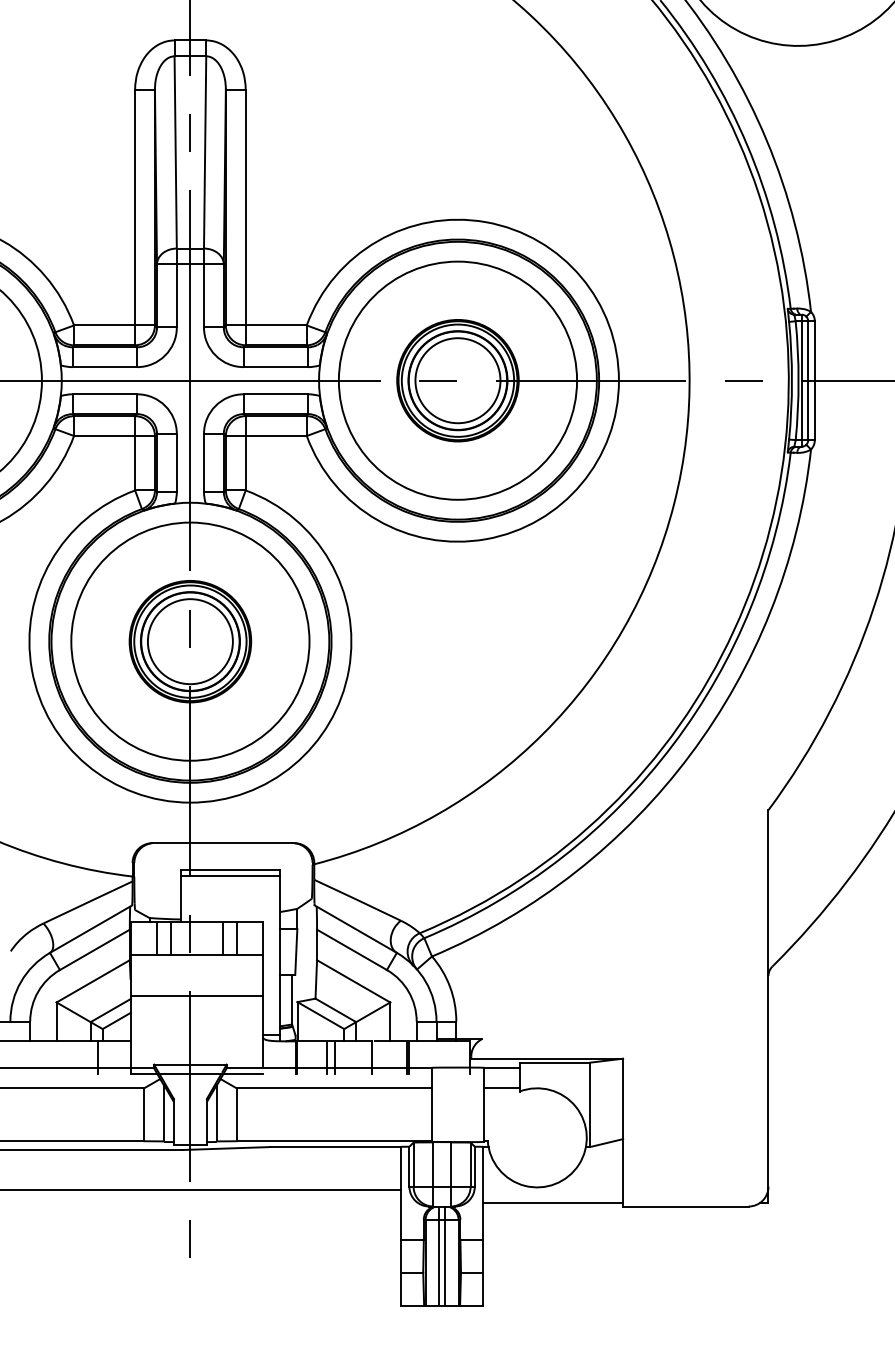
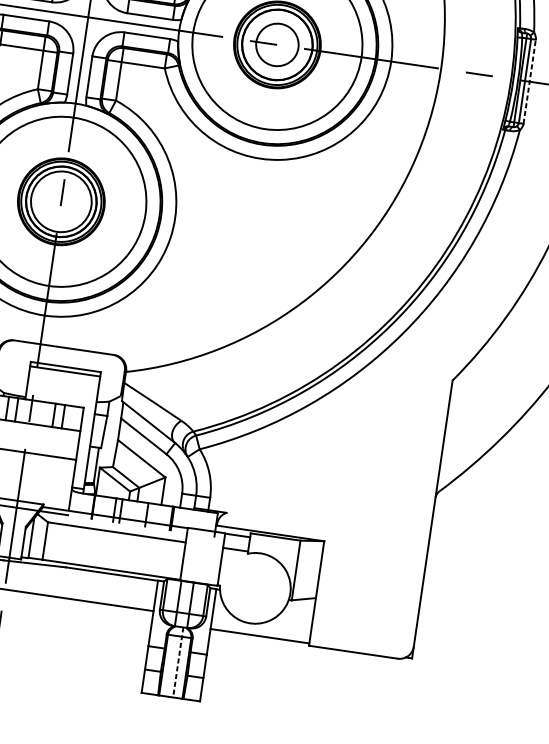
circle: (457, 380) -> (277, 44), size x0.7
line: (814, 380) -> (529, 81), solid -> dashed
line: (438, 1256) -> (173, 662), removed
line: (445, 1256) -> (178, 662), solid -> dashed

